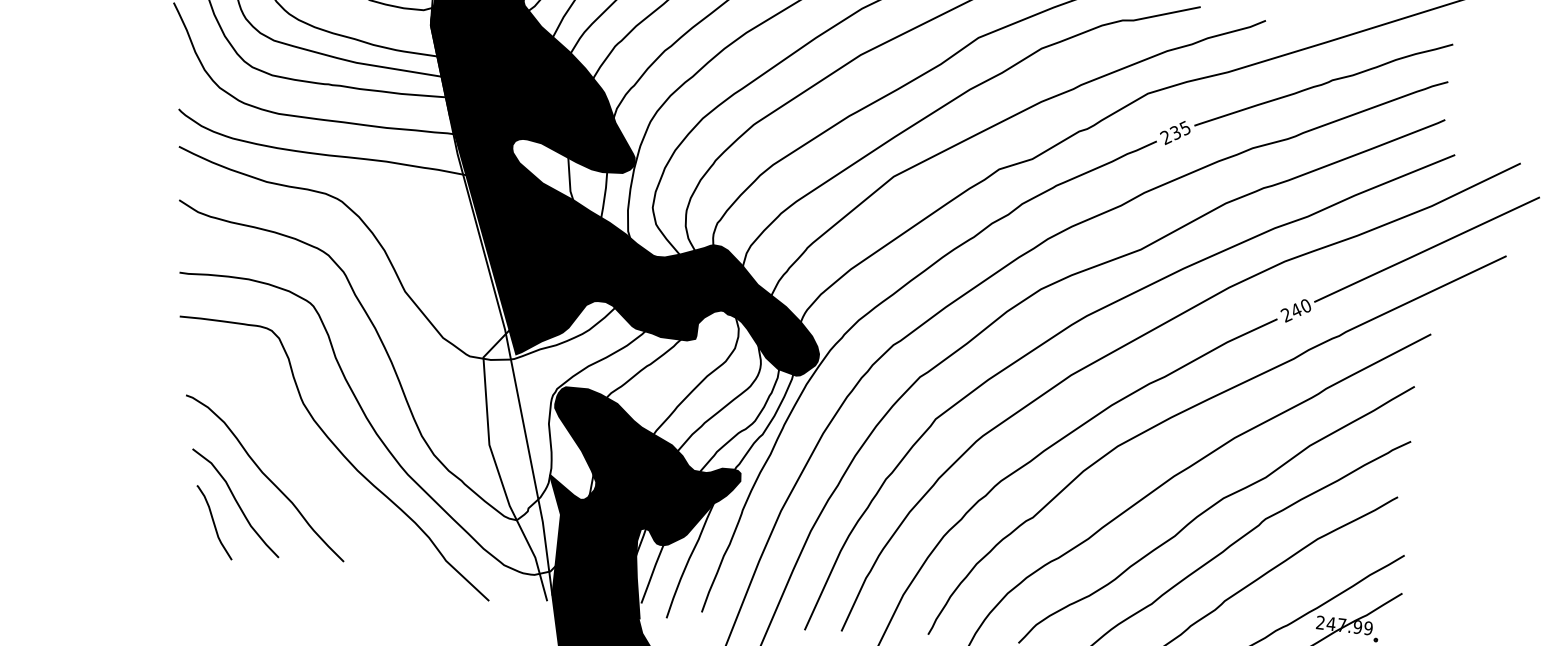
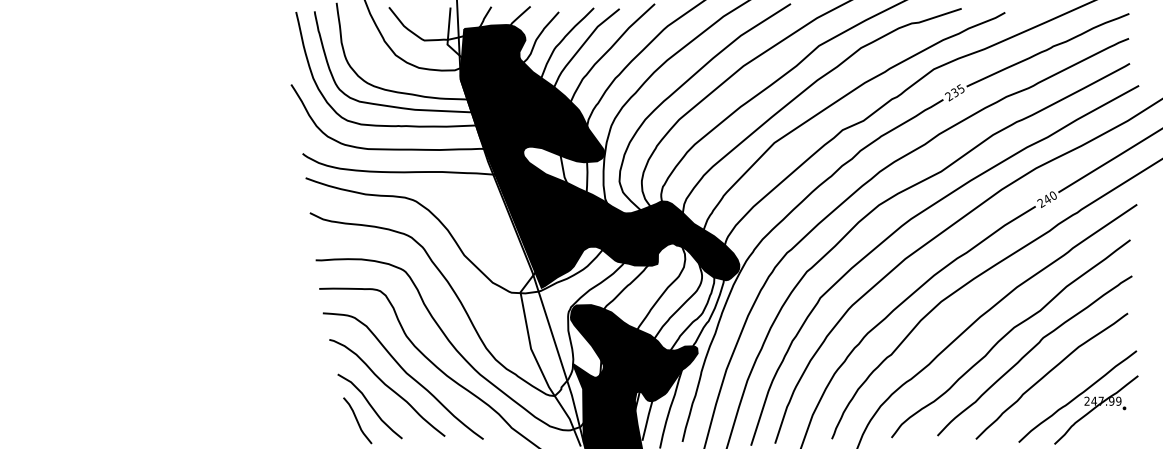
curve: (293, 458) -> (404, 372), added

